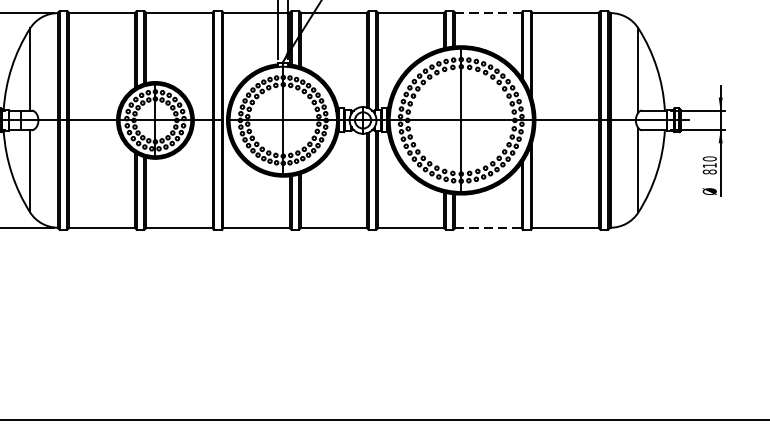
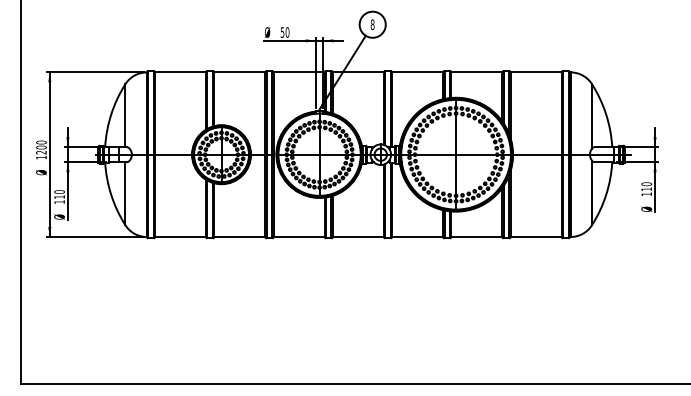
line: (487, 13) -> (476, 72), dashed -> solid
text: (709, 172) -> (646, 194), 810 -> 110
line: (487, 228) -> (476, 237), dashed -> solid

